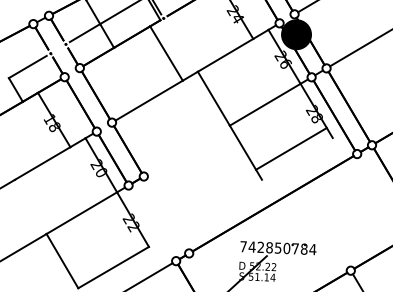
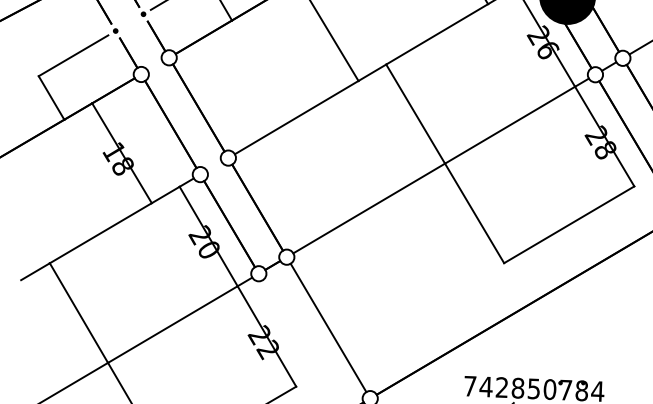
line: (291, 148) -> (569, 224), moved
line: (188, 149) -> (368, 207), added
line: (30, 206) -> (78, 312), added
line: (166, 214) -> (328, 327), added

